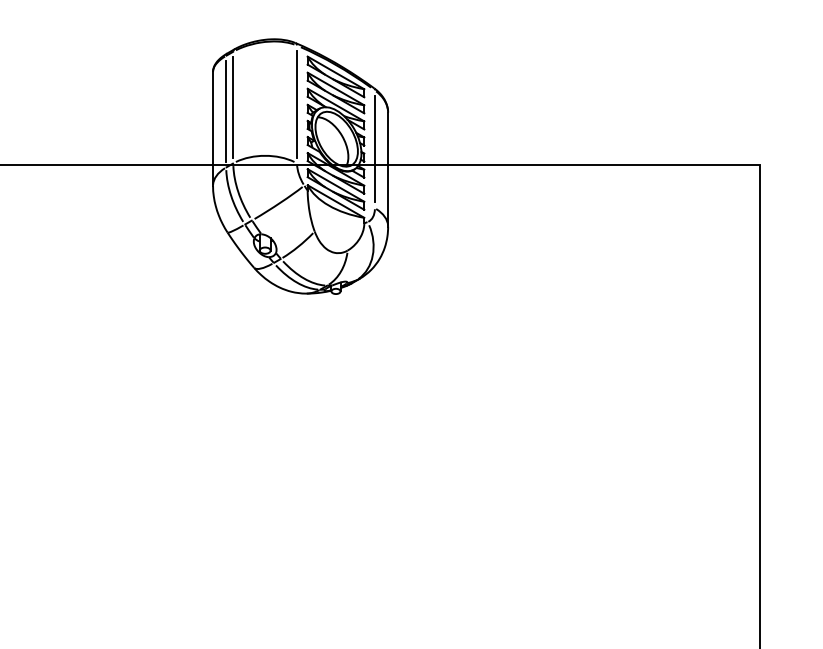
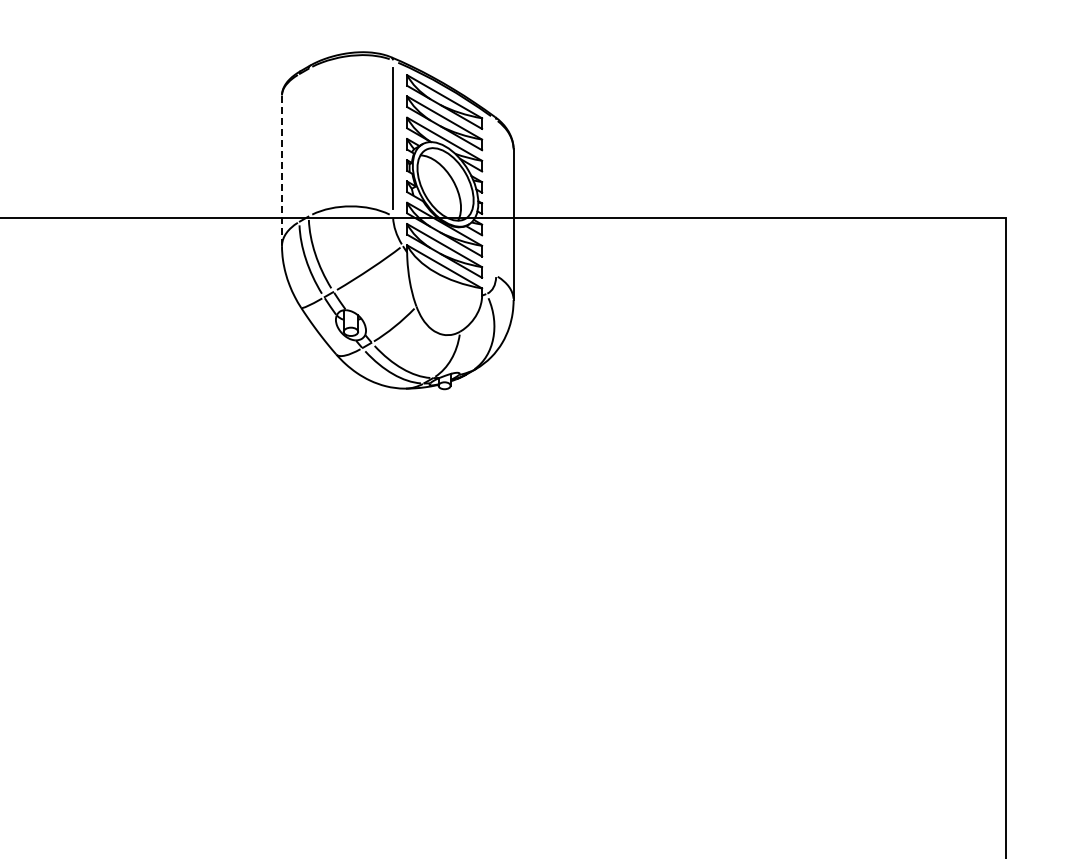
line: (233, 107) -> (308, 142), removed
line: (226, 111) -> (299, 147), removed
line: (213, 128) -> (282, 170), solid -> dashed
line: (375, 149) -> (496, 197), removed

